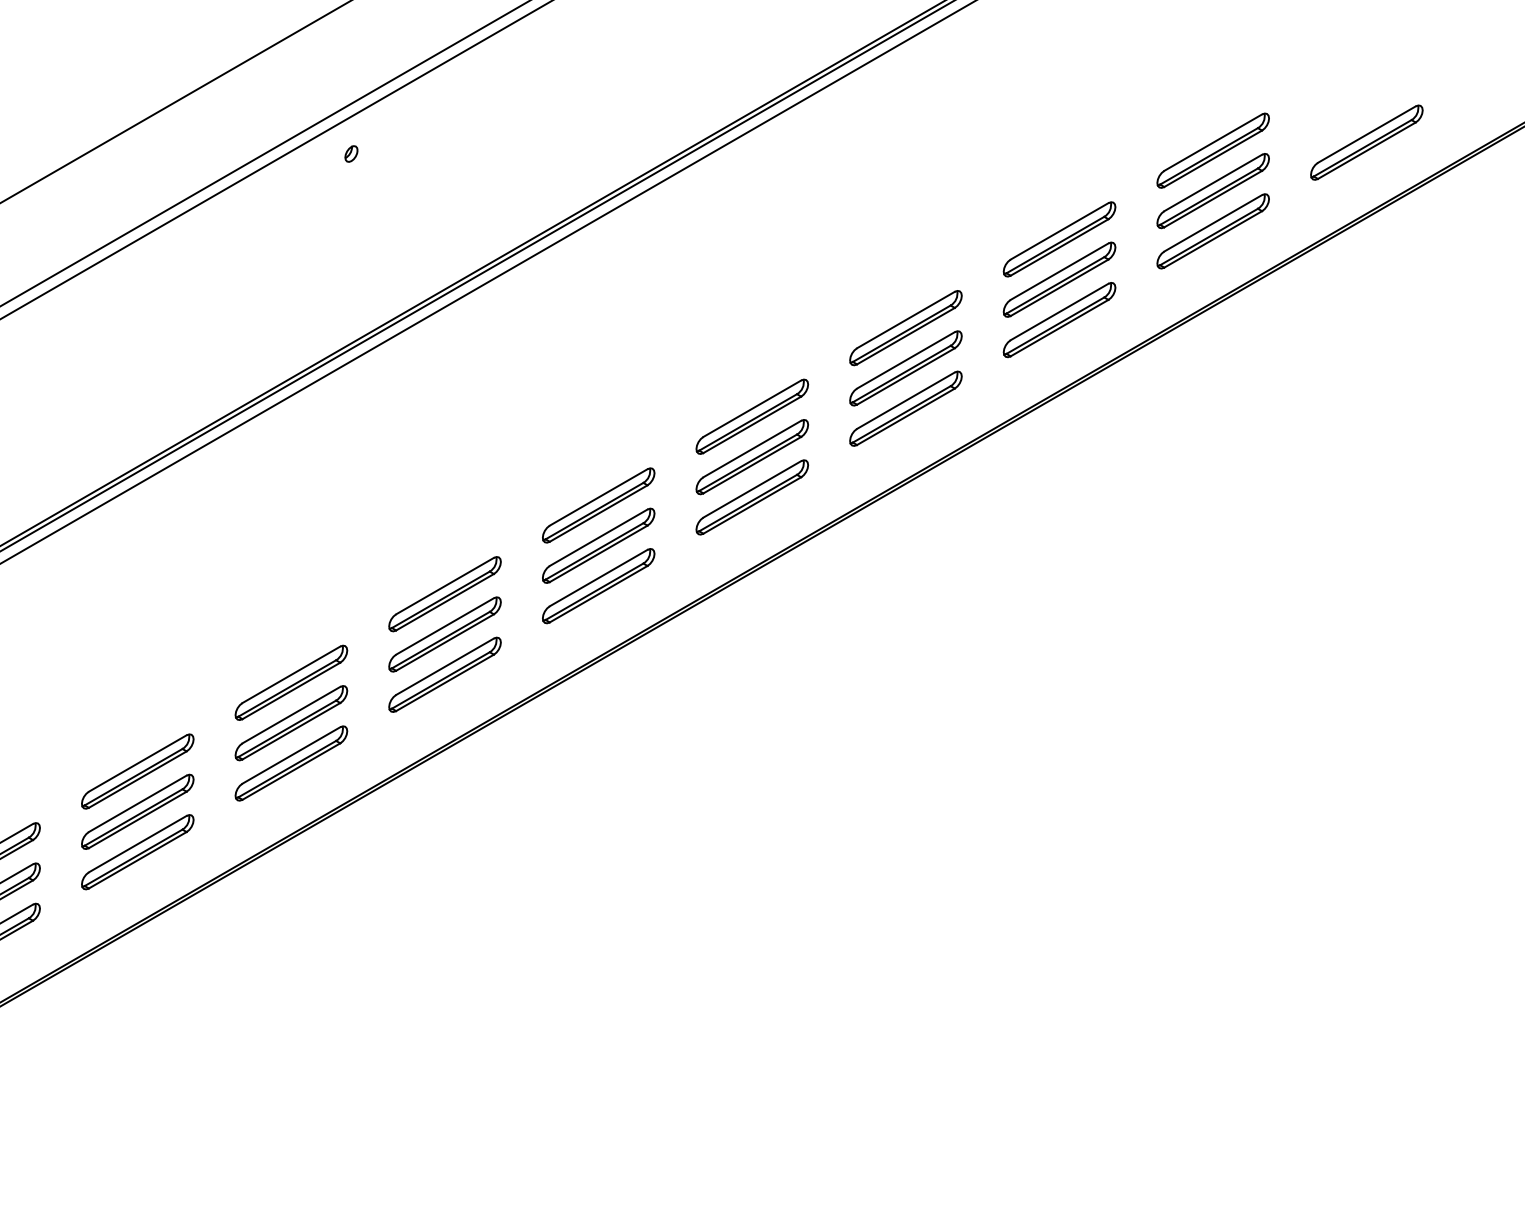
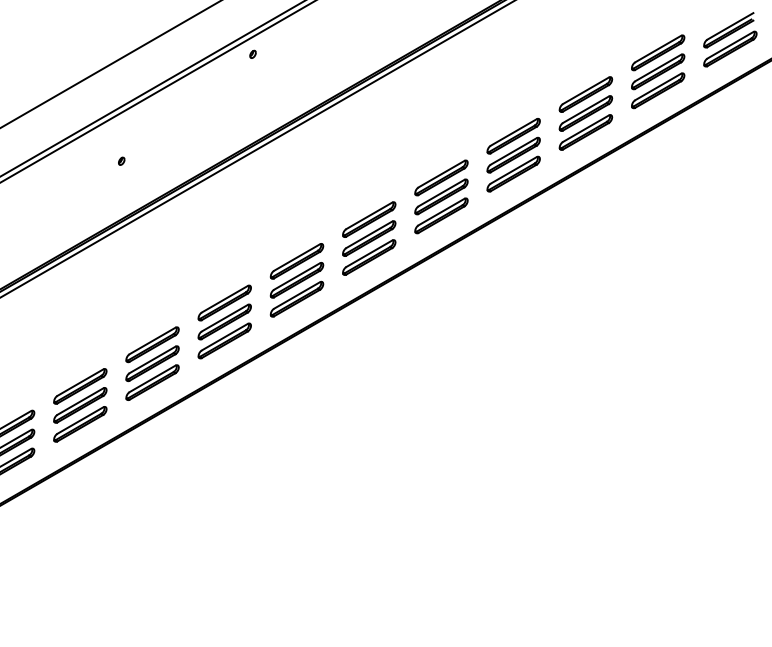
part: (1362, 103) -> (728, 30), added
part: (71, 379) -> (121, 160), added

